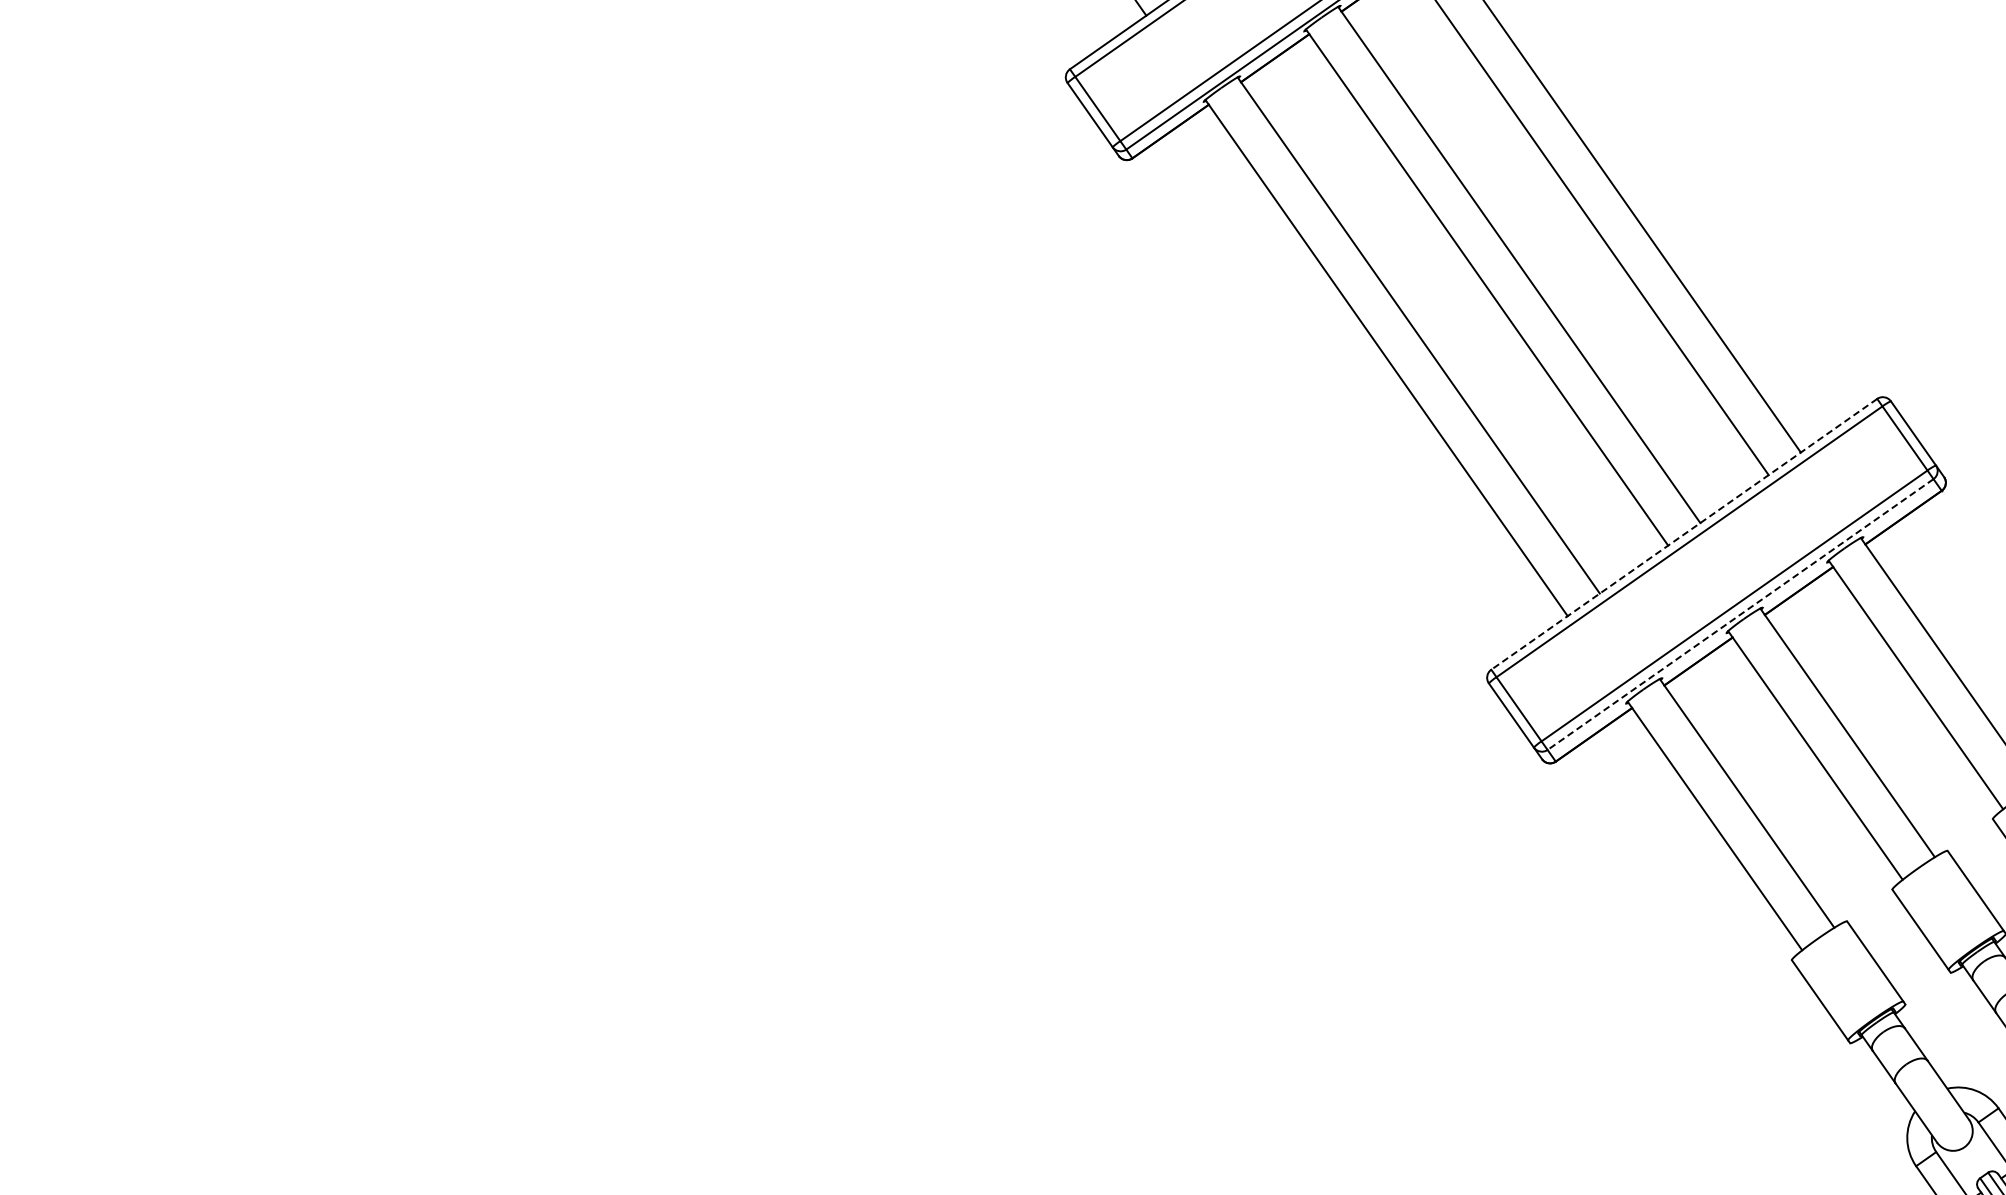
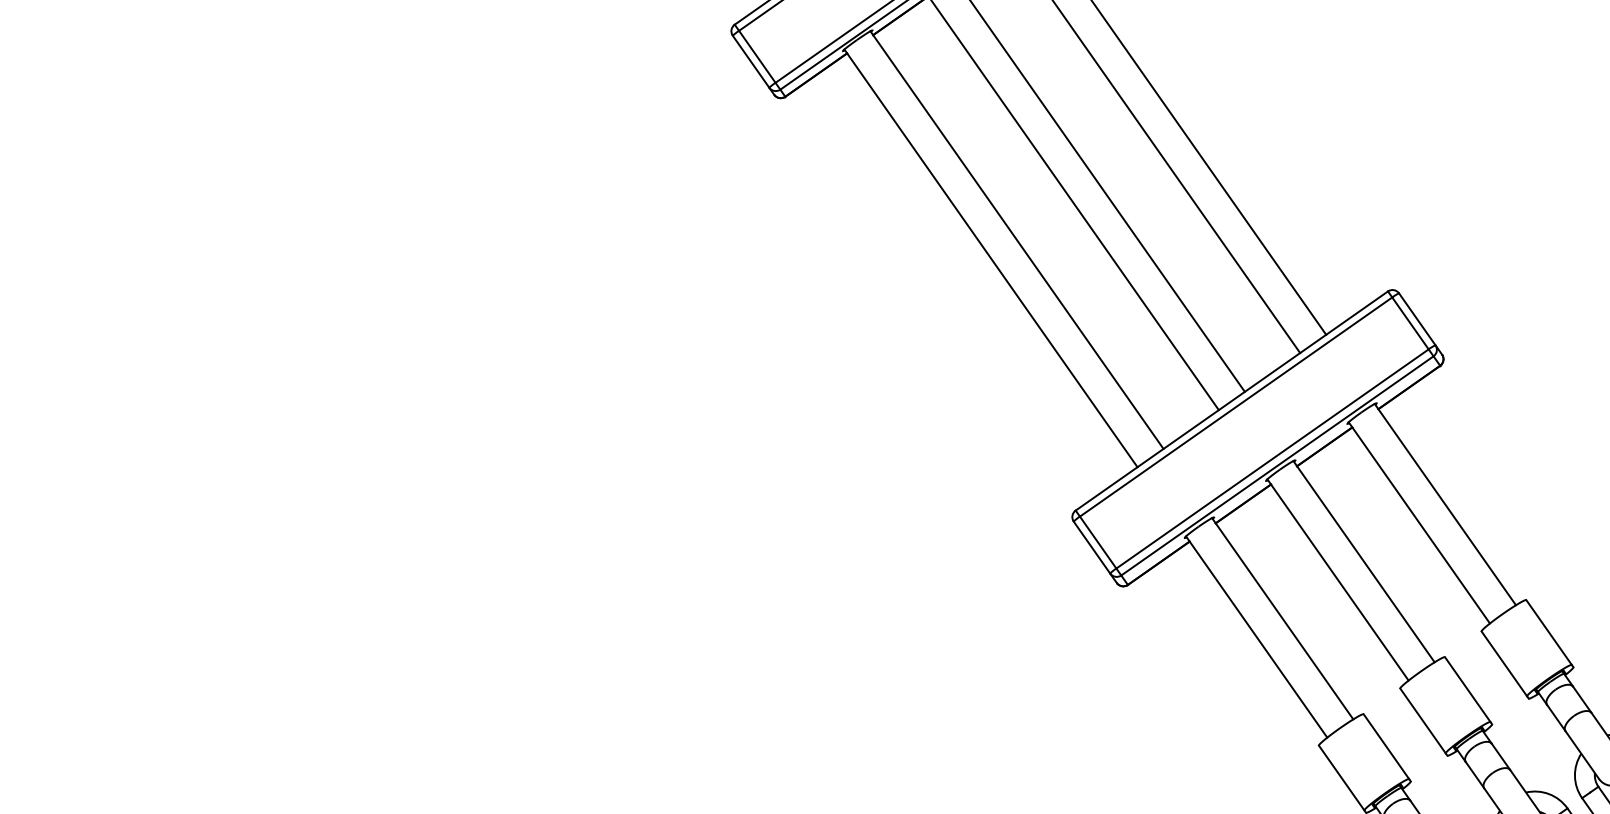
line: (1684, 534) -> (1232, 401), dashed -> solid
line: (1740, 614) -> (1277, 465), dashed -> solid

